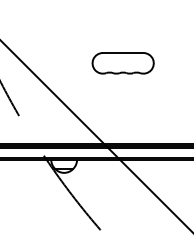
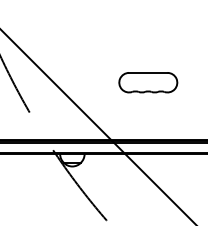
part: (123, 63) -> (148, 82), moved

